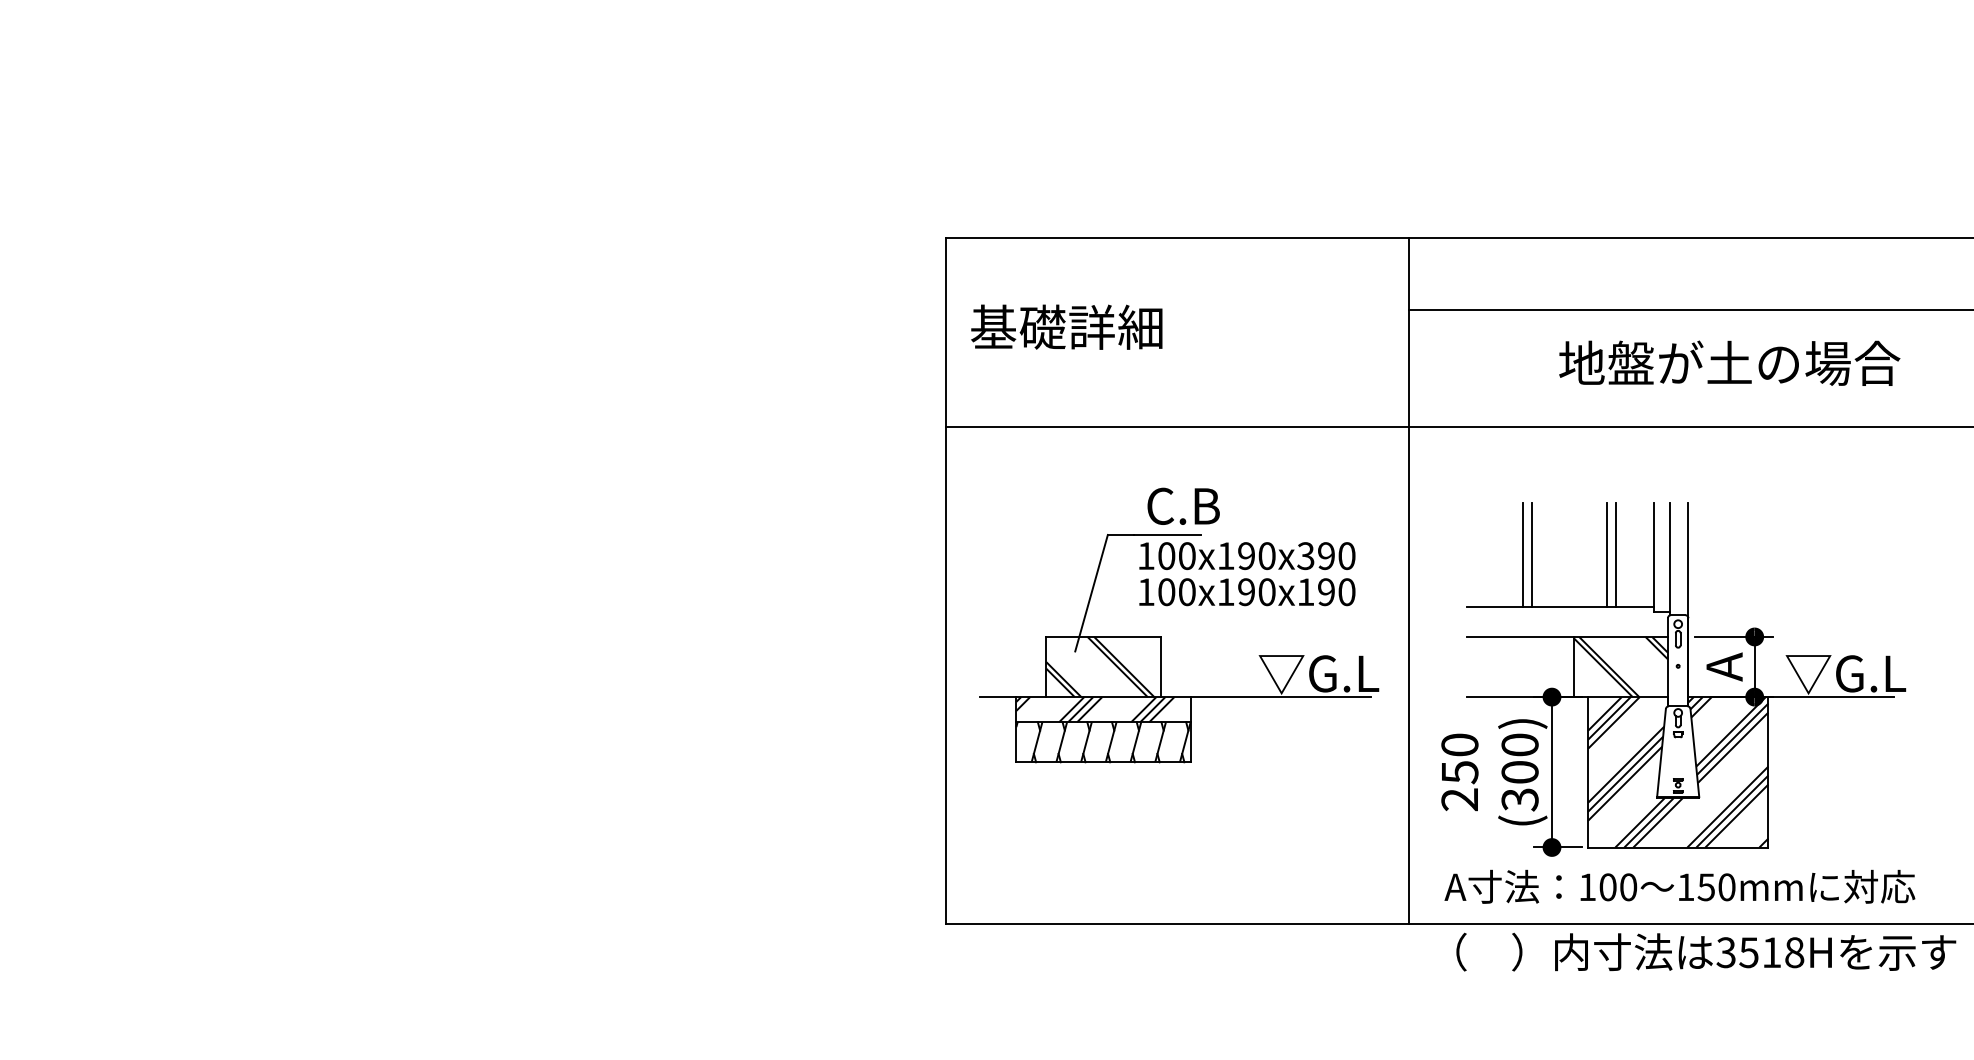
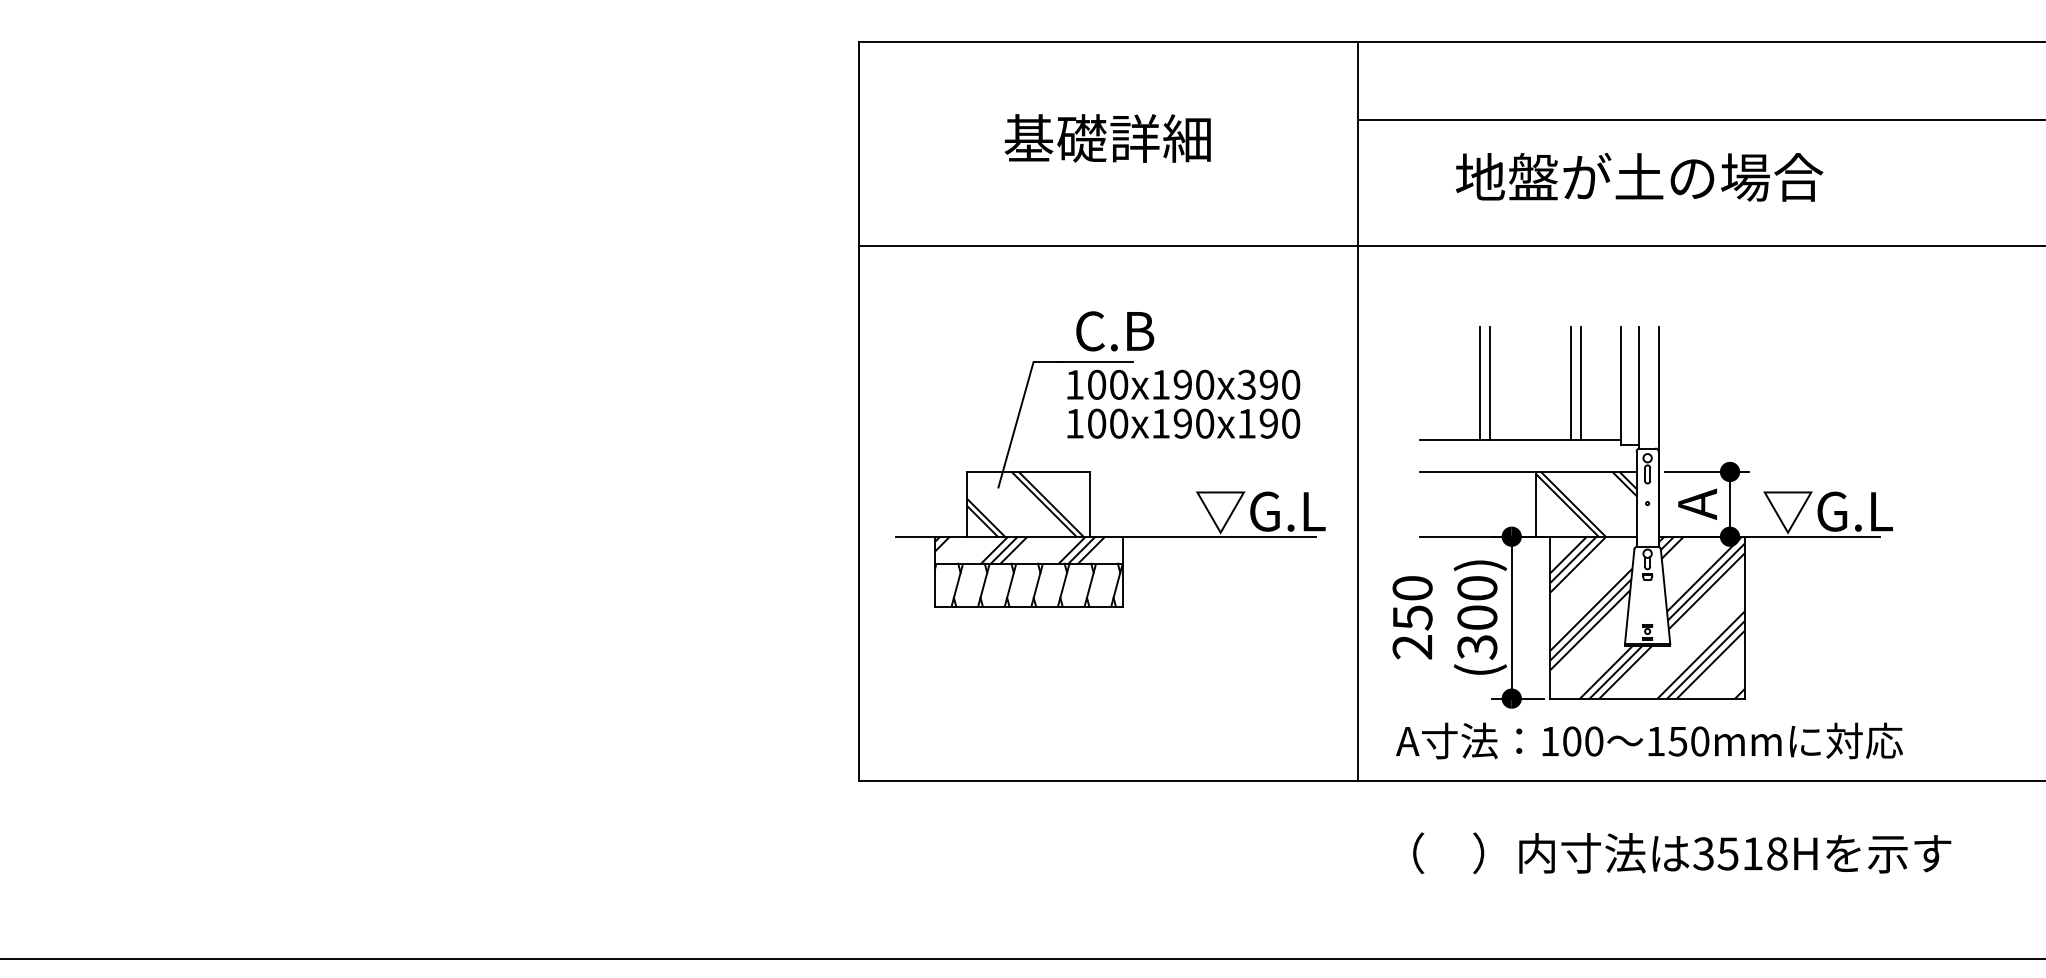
text: (1066, 326) -> (1107, 137), moved
text: (1729, 362) -> (1639, 176), moved
text: (1706, 951) -> (1682, 852), moved

